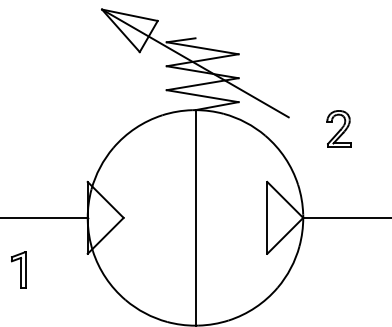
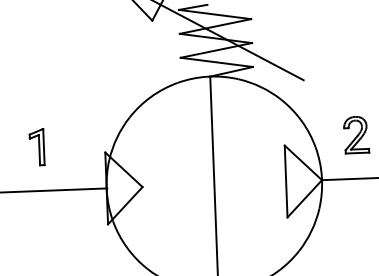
part: (338, 128) -> (355, 134), moved
part: (18, 269) -> (36, 146), moved

